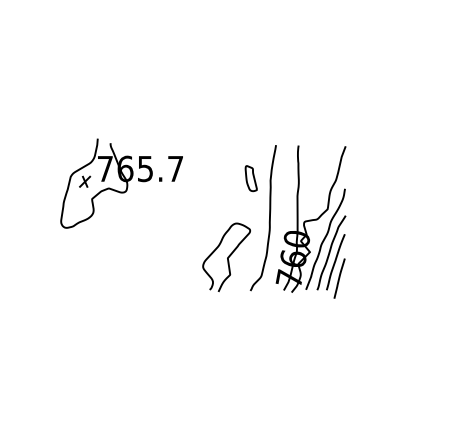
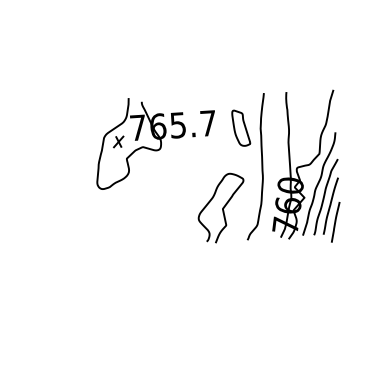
part: (251, 178) -> (241, 127), size x1.43
part: (121, 183) -> (155, 141), moved

